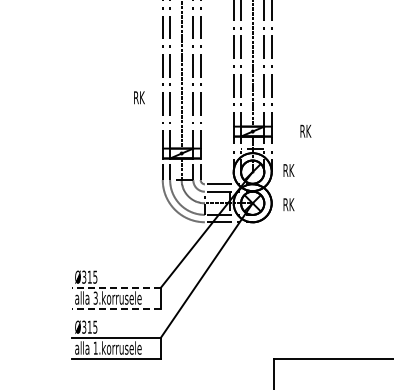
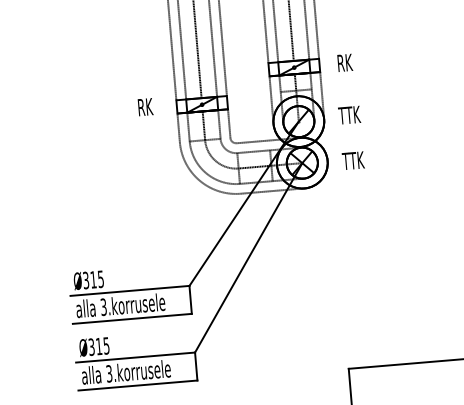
text: (139, 97) -> (145, 106), moved
text: (305, 130) -> (344, 61), moved
text: (290, 170) -> (349, 115), RK -> TTK
text: (290, 204) -> (352, 160), RK -> TTK
line: (116, 287) -> (130, 290), dashed -> solid
line: (116, 308) -> (132, 318), dashed -> solid
text: (95, 347) -> (108, 372), 1.korrusele -> 3.korrusele

